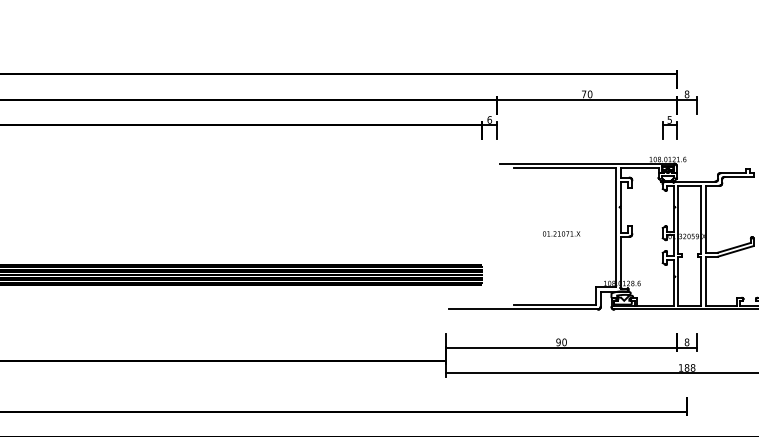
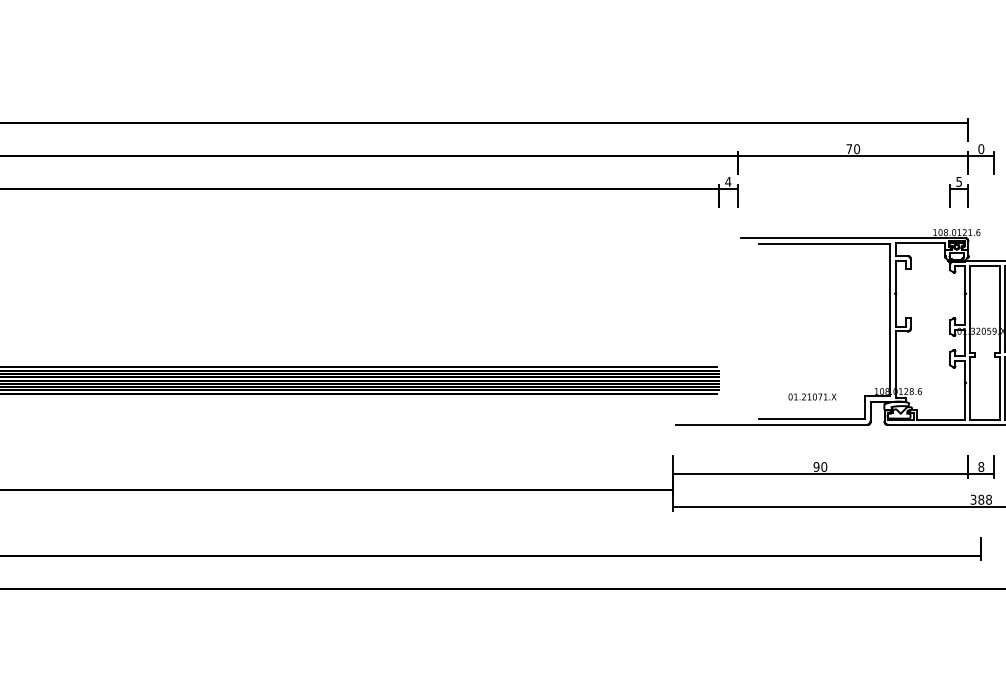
text: (687, 93) -> (981, 148), 8 -> 0
text: (489, 119) -> (728, 181), 6 -> 4
text: (561, 233) -> (812, 396), moved
text: (680, 367) -> (973, 499), 188 -> 388

